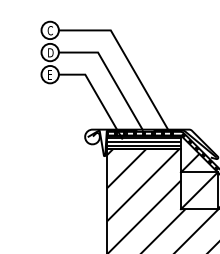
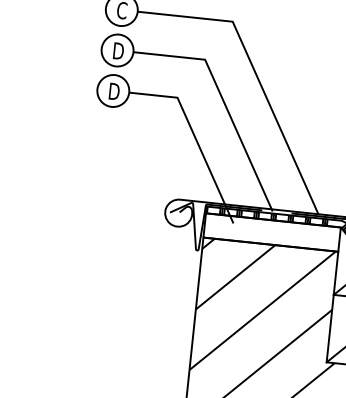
text: (50, 74) -> (113, 90), E -> D
hatch: (143, 141) -> (271, 231), removed

